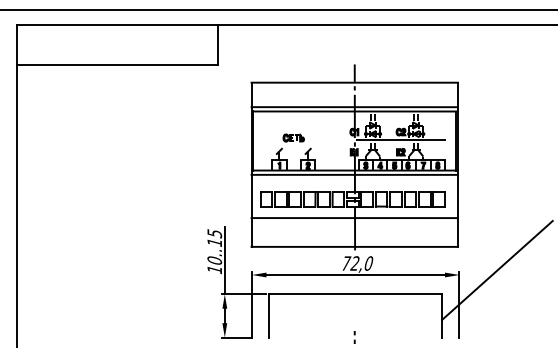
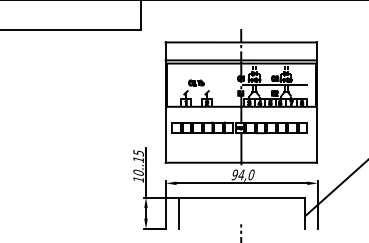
line: (354, 174) -> (241, 109), removed
line: (354, 218) -> (241, 141), removed
text: (350, 263) -> (238, 174), 72,0 -> 94,0

